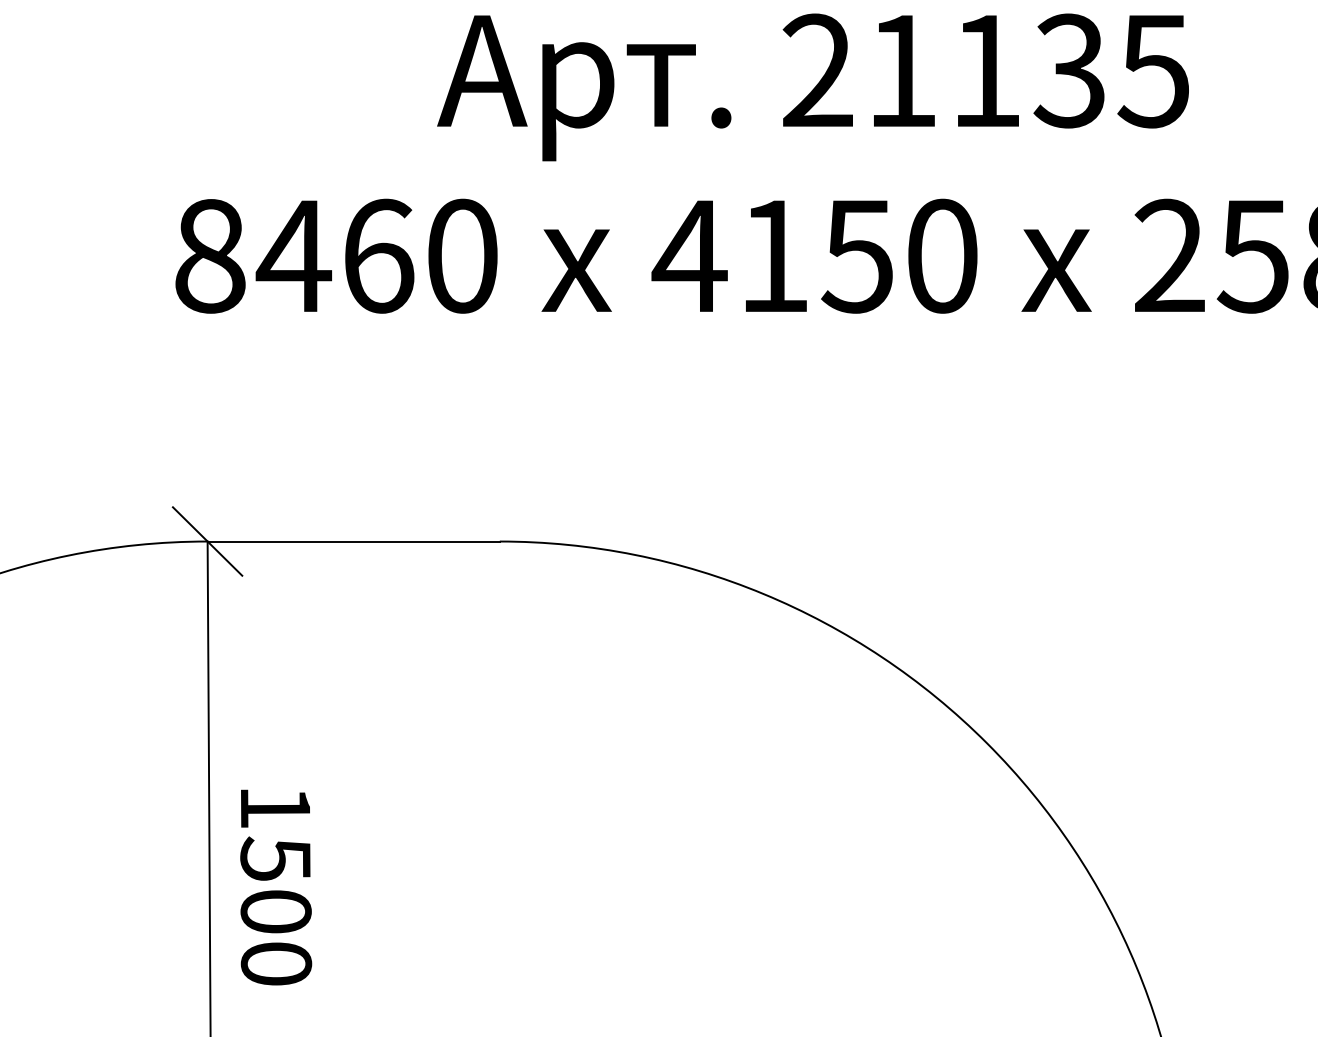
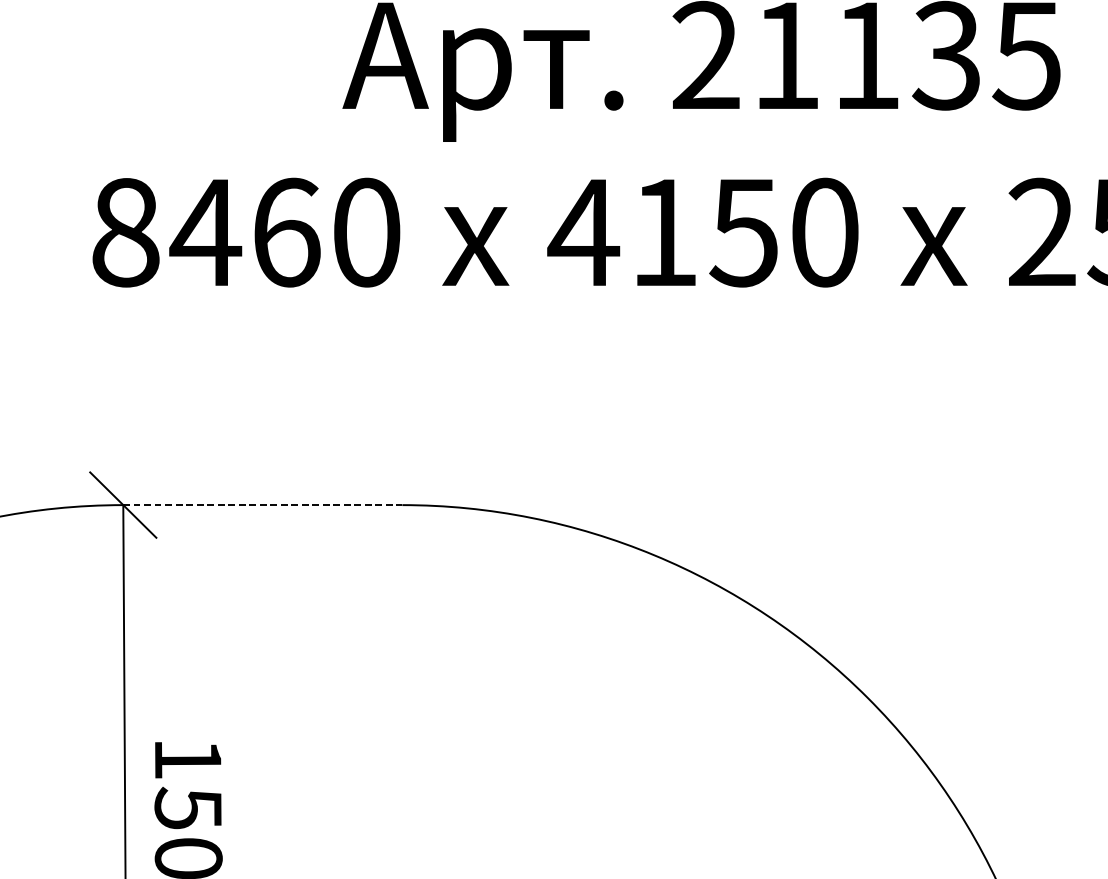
line: (354, 541) -> (263, 505), solid -> dashed

